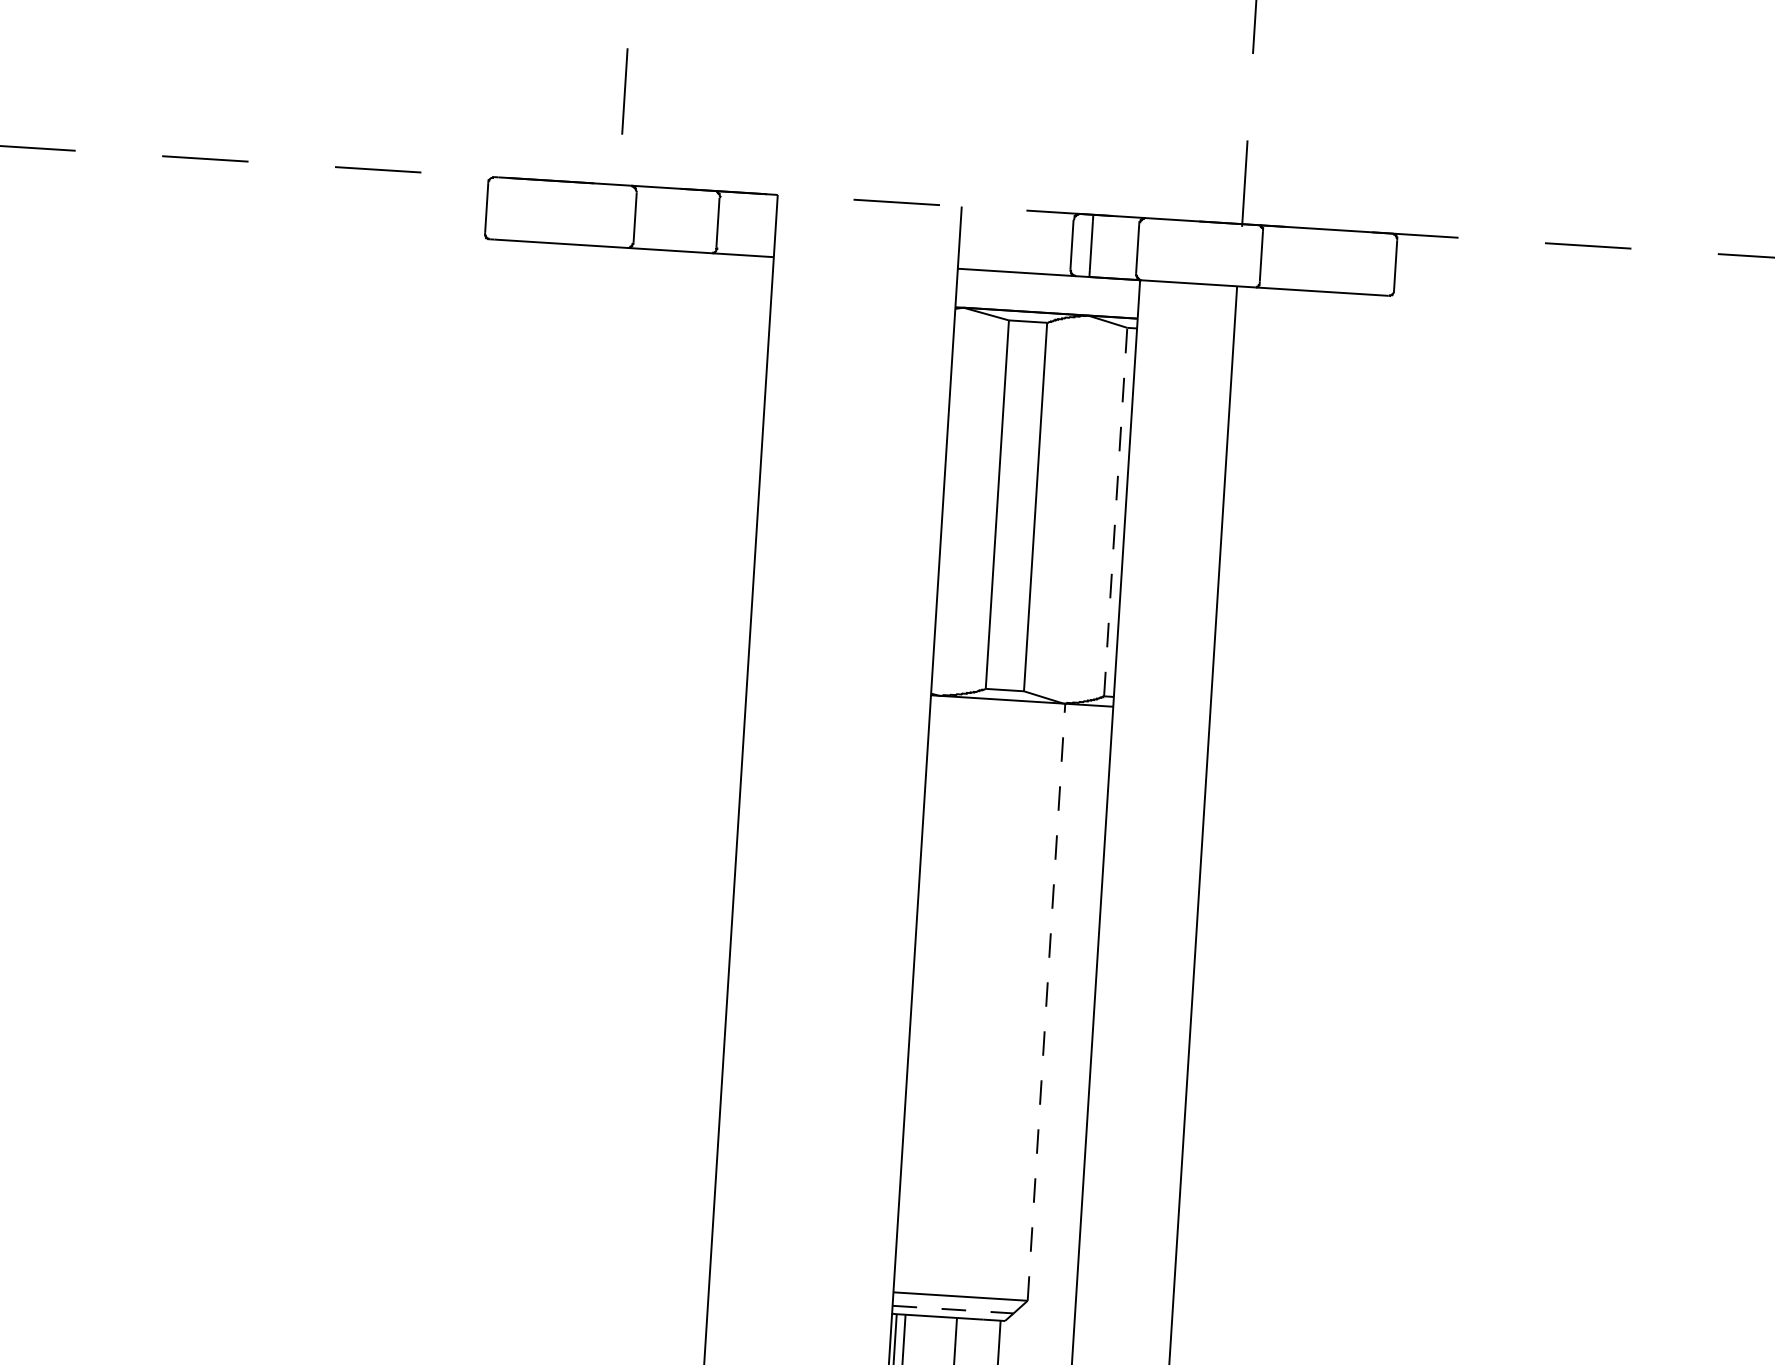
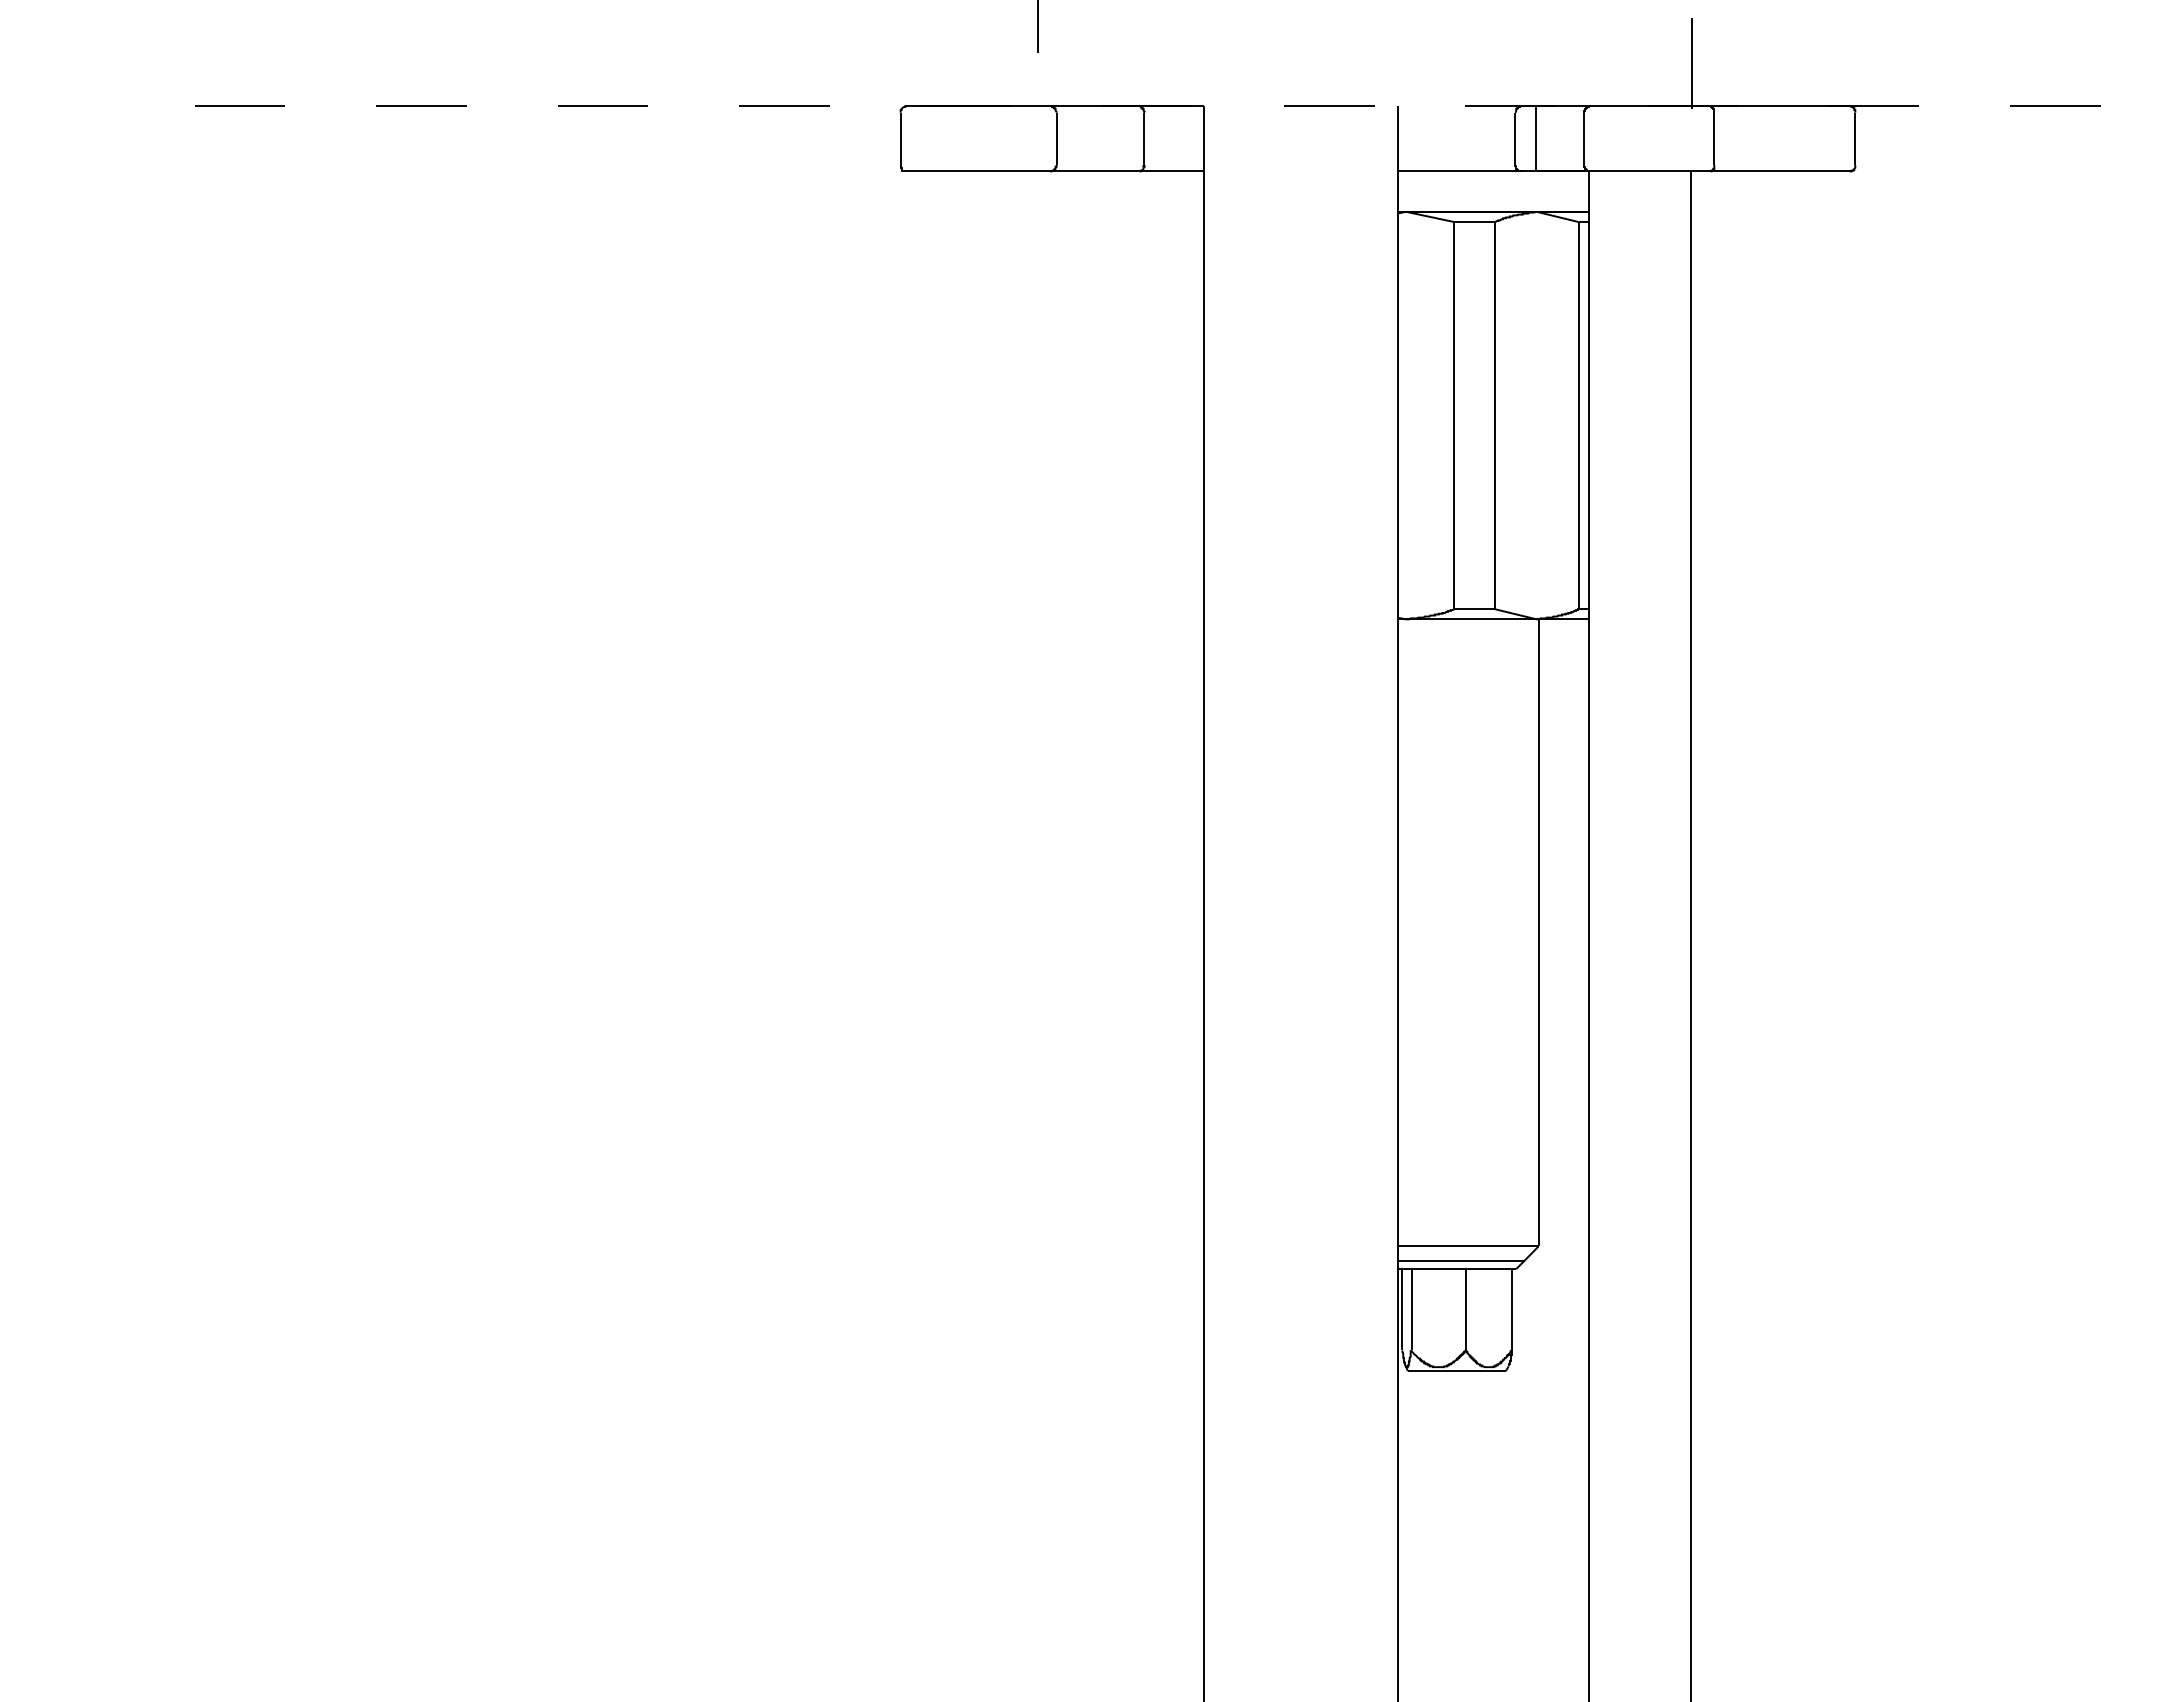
line: (1115, 511) -> (1578, 415), dashed -> solid
line: (1046, 1001) -> (1538, 932), dashed -> solid
line: (953, 1309) -> (1461, 1260), dashed -> solid

